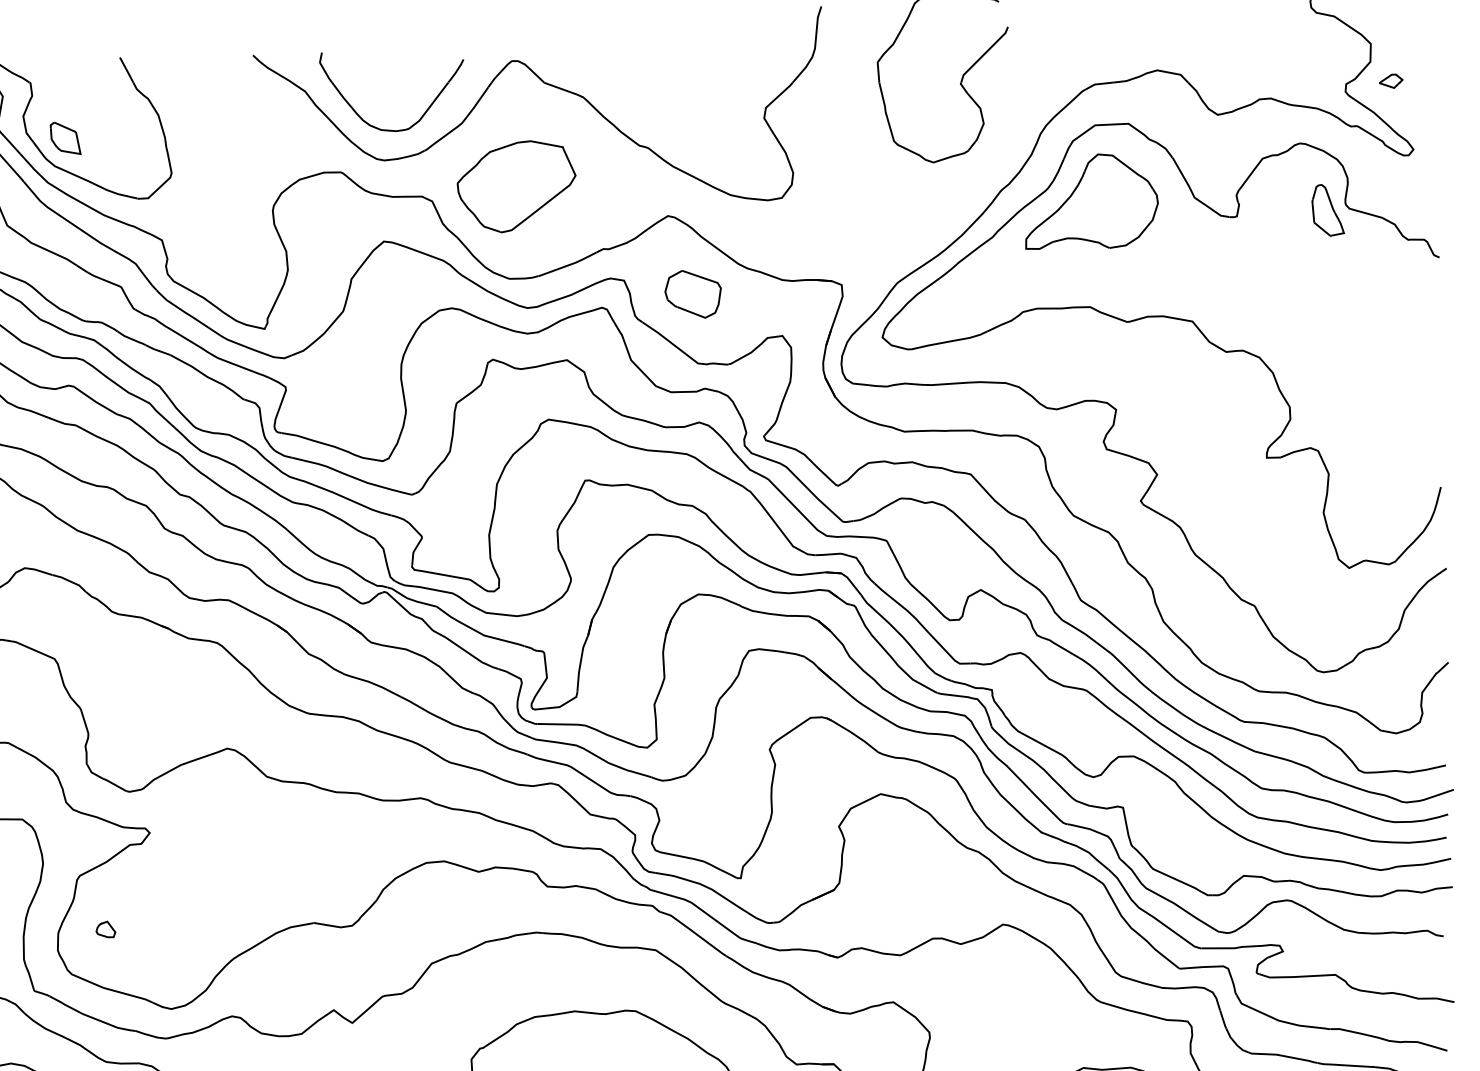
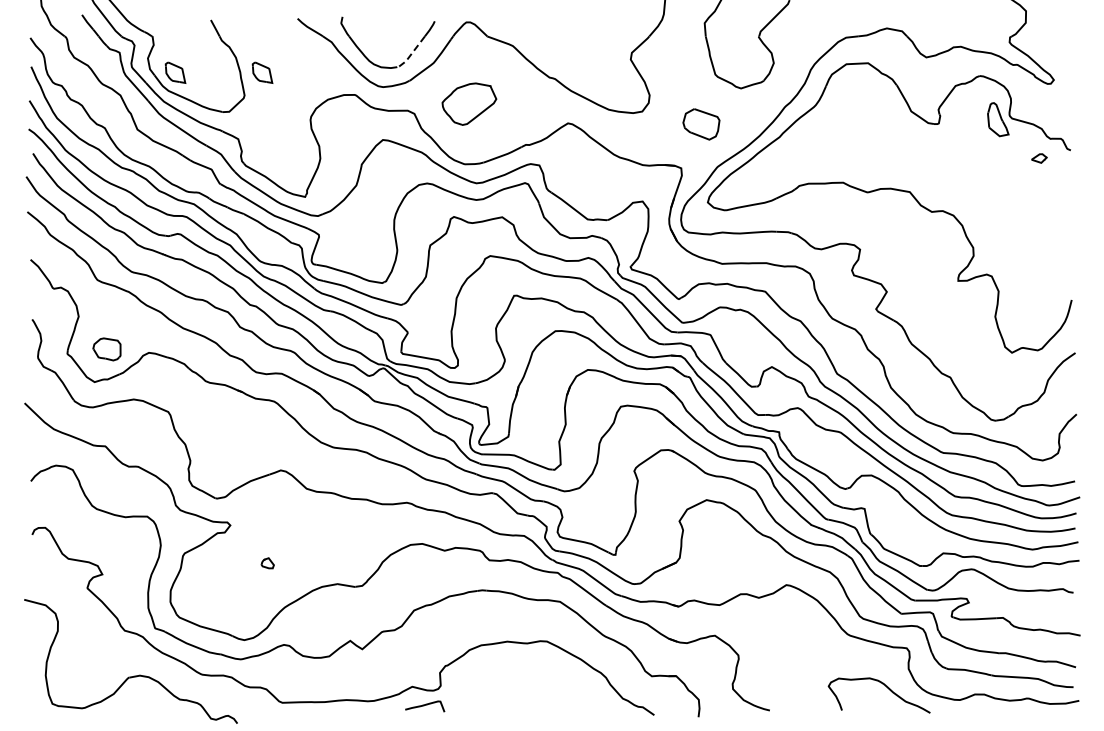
part: (1391, 81) -> (1039, 158), moved
line: (427, 110) -> (411, 54), solid -> dashed
part: (199, 137) -> (262, 72), added
part: (516, 185) -> (469, 103), size x0.7
part: (1092, 200) -> (844, 113), removed
part: (693, 294) -> (701, 124), moved
part: (105, 929) -> (267, 563), moved

